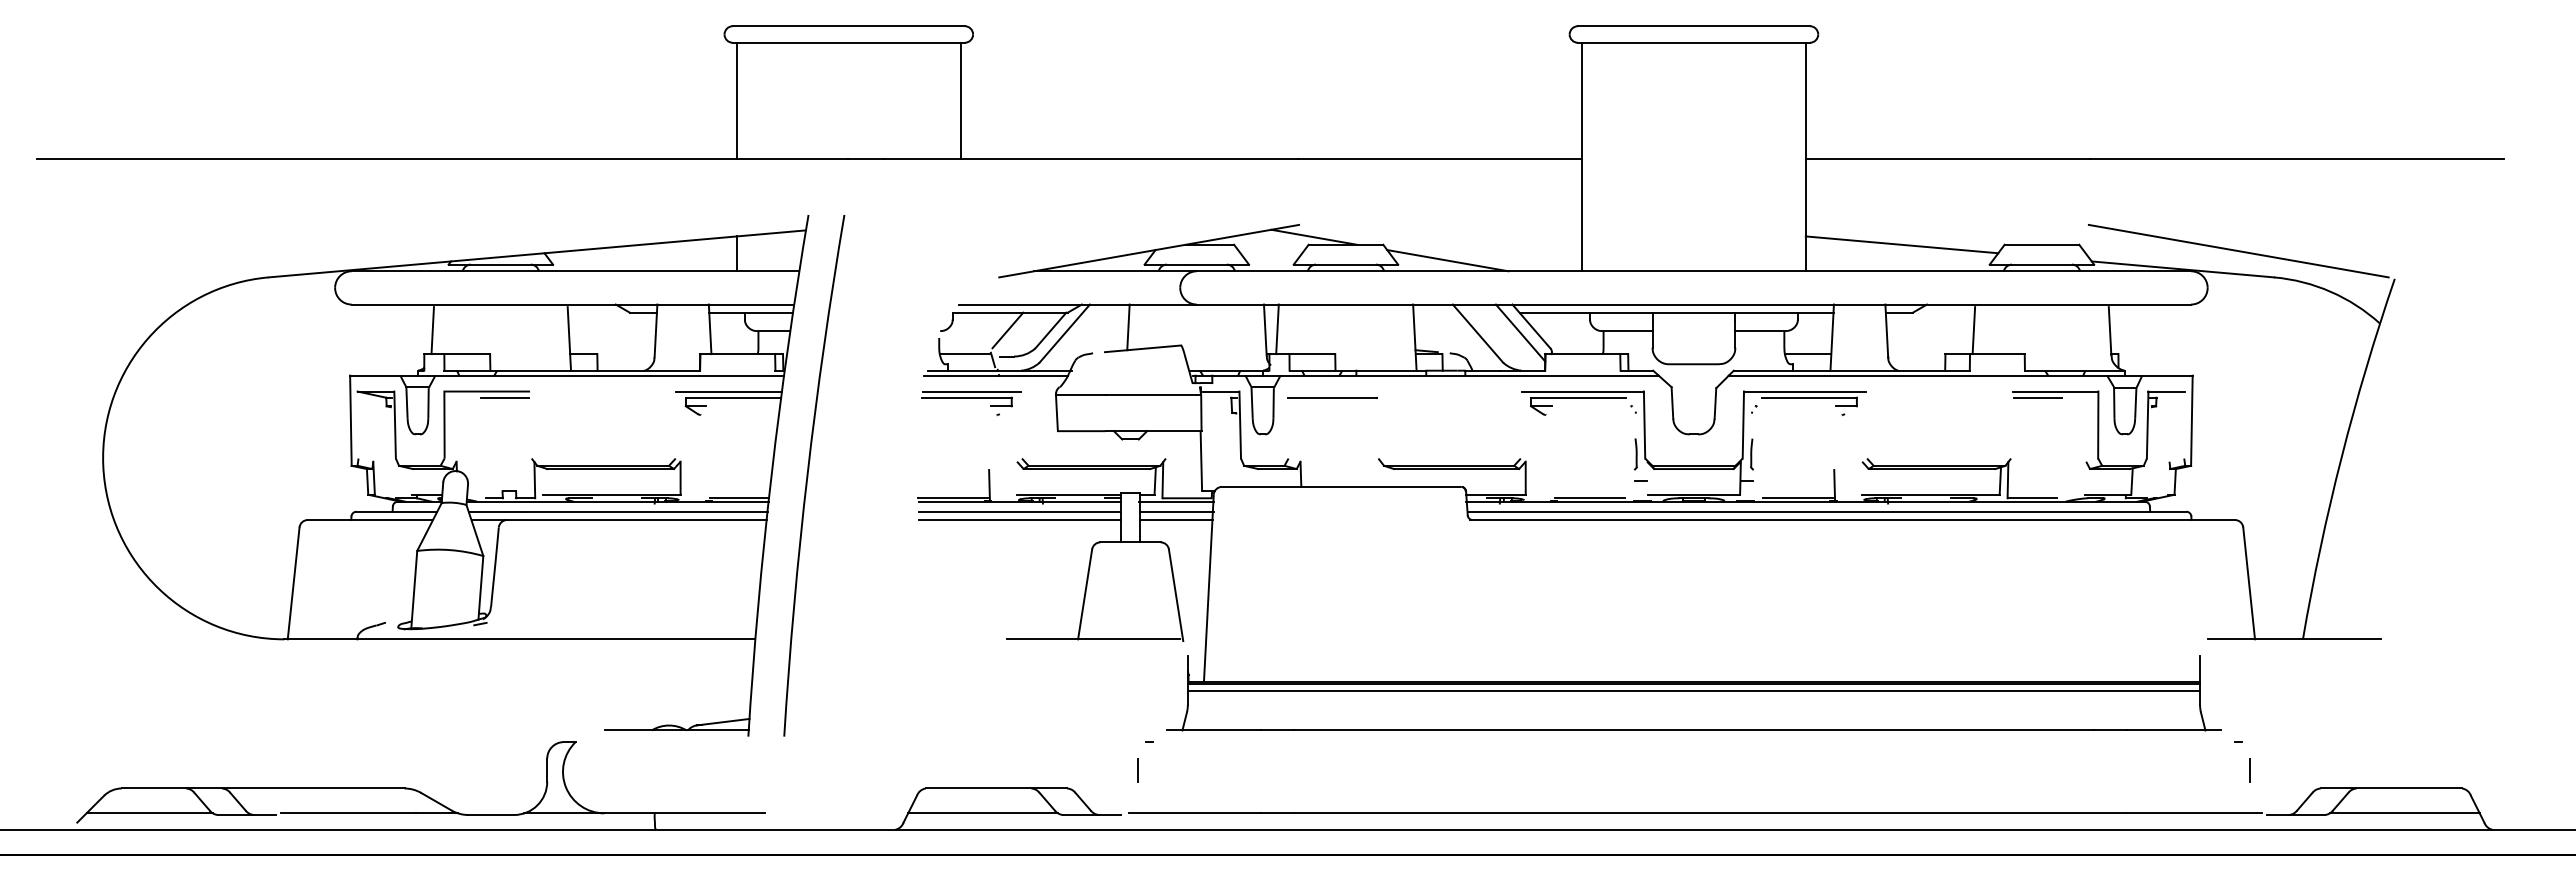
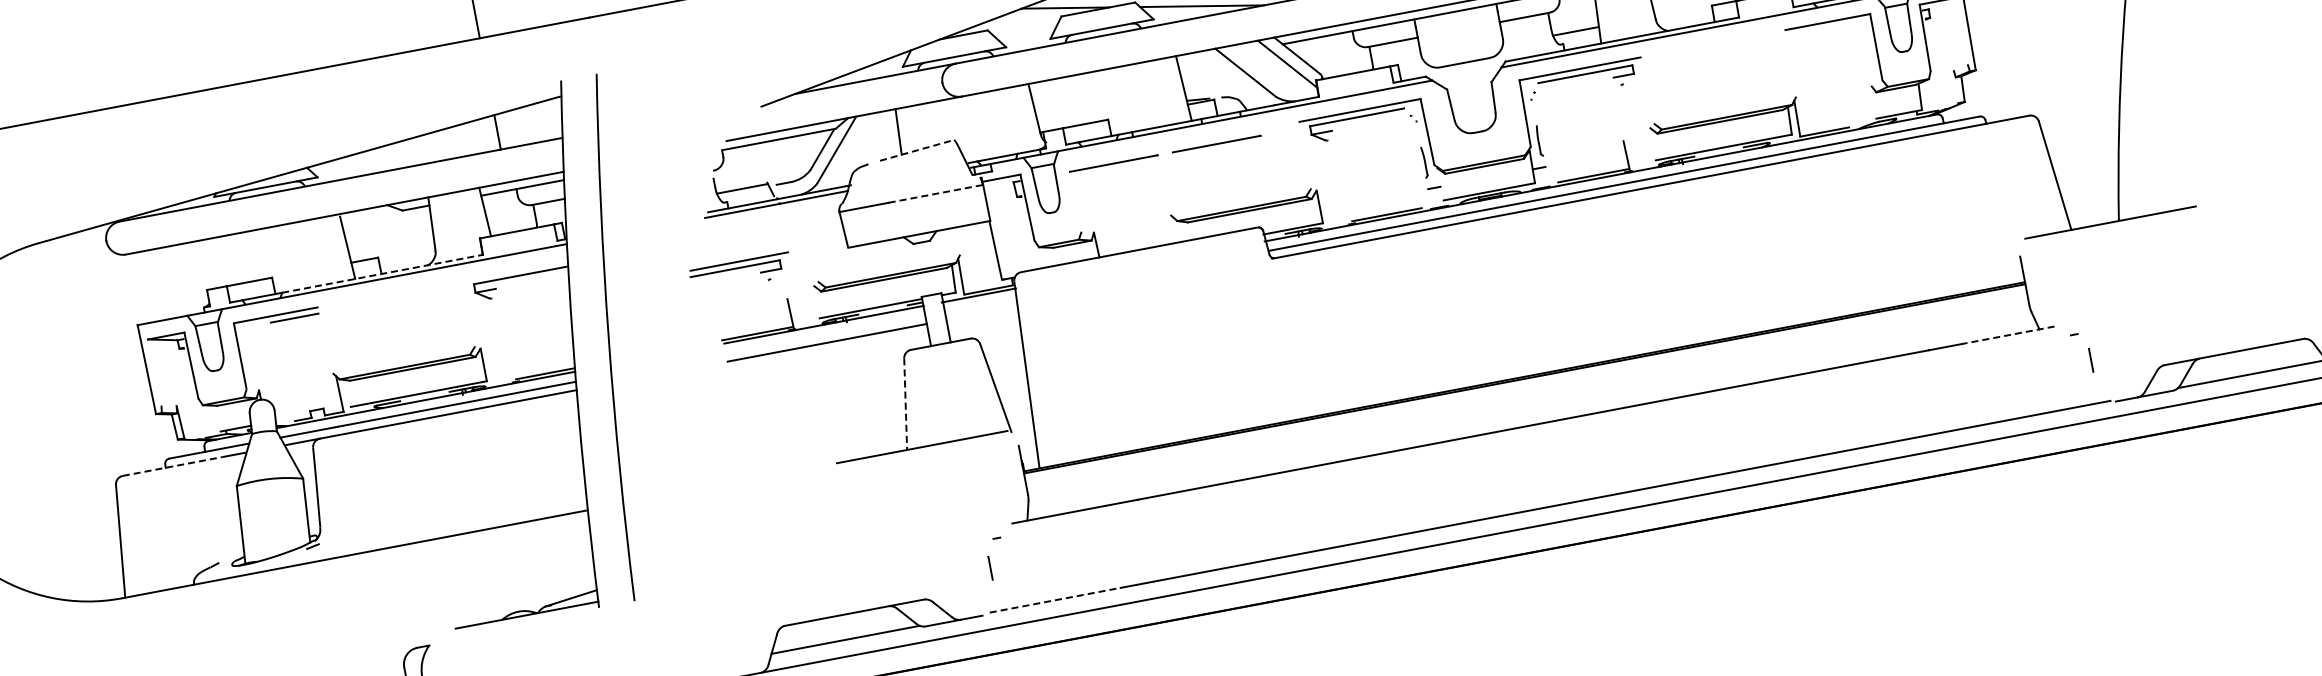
line: (1277, 329) -> (1046, 106), removed
line: (432, 330) -> (210, 265), removed
line: (1007, 330) -> (779, 157), removed
line: (1143, 348) -> (917, 150), solid -> dashed
line: (599, 370) -> (383, 273), solid -> dashed
line: (728, 391) -> (514, 270), removed
line: (1153, 394) -> (935, 193), solid -> dashed
line: (2038, 397) -> (1812, 31), removed
line: (1436, 398) -> (1216, 144), added
part: (971, 403) -> (740, 273), moved
line: (1019, 511) -> (825, 334), removed
line: (1176, 511) -> (980, 305), removed
line: (358, 520) -> (173, 466), solid -> dashed
line: (1176, 520) -> (982, 313), removed
line: (1085, 594) -> (906, 404), solid -> dashed
line: (1693, 690) -> (1525, 385), removed
line: (2173, 730) -> (2007, 335), solid -> dashed
line: (1195, 813) -> (1055, 600), solid -> dashed

